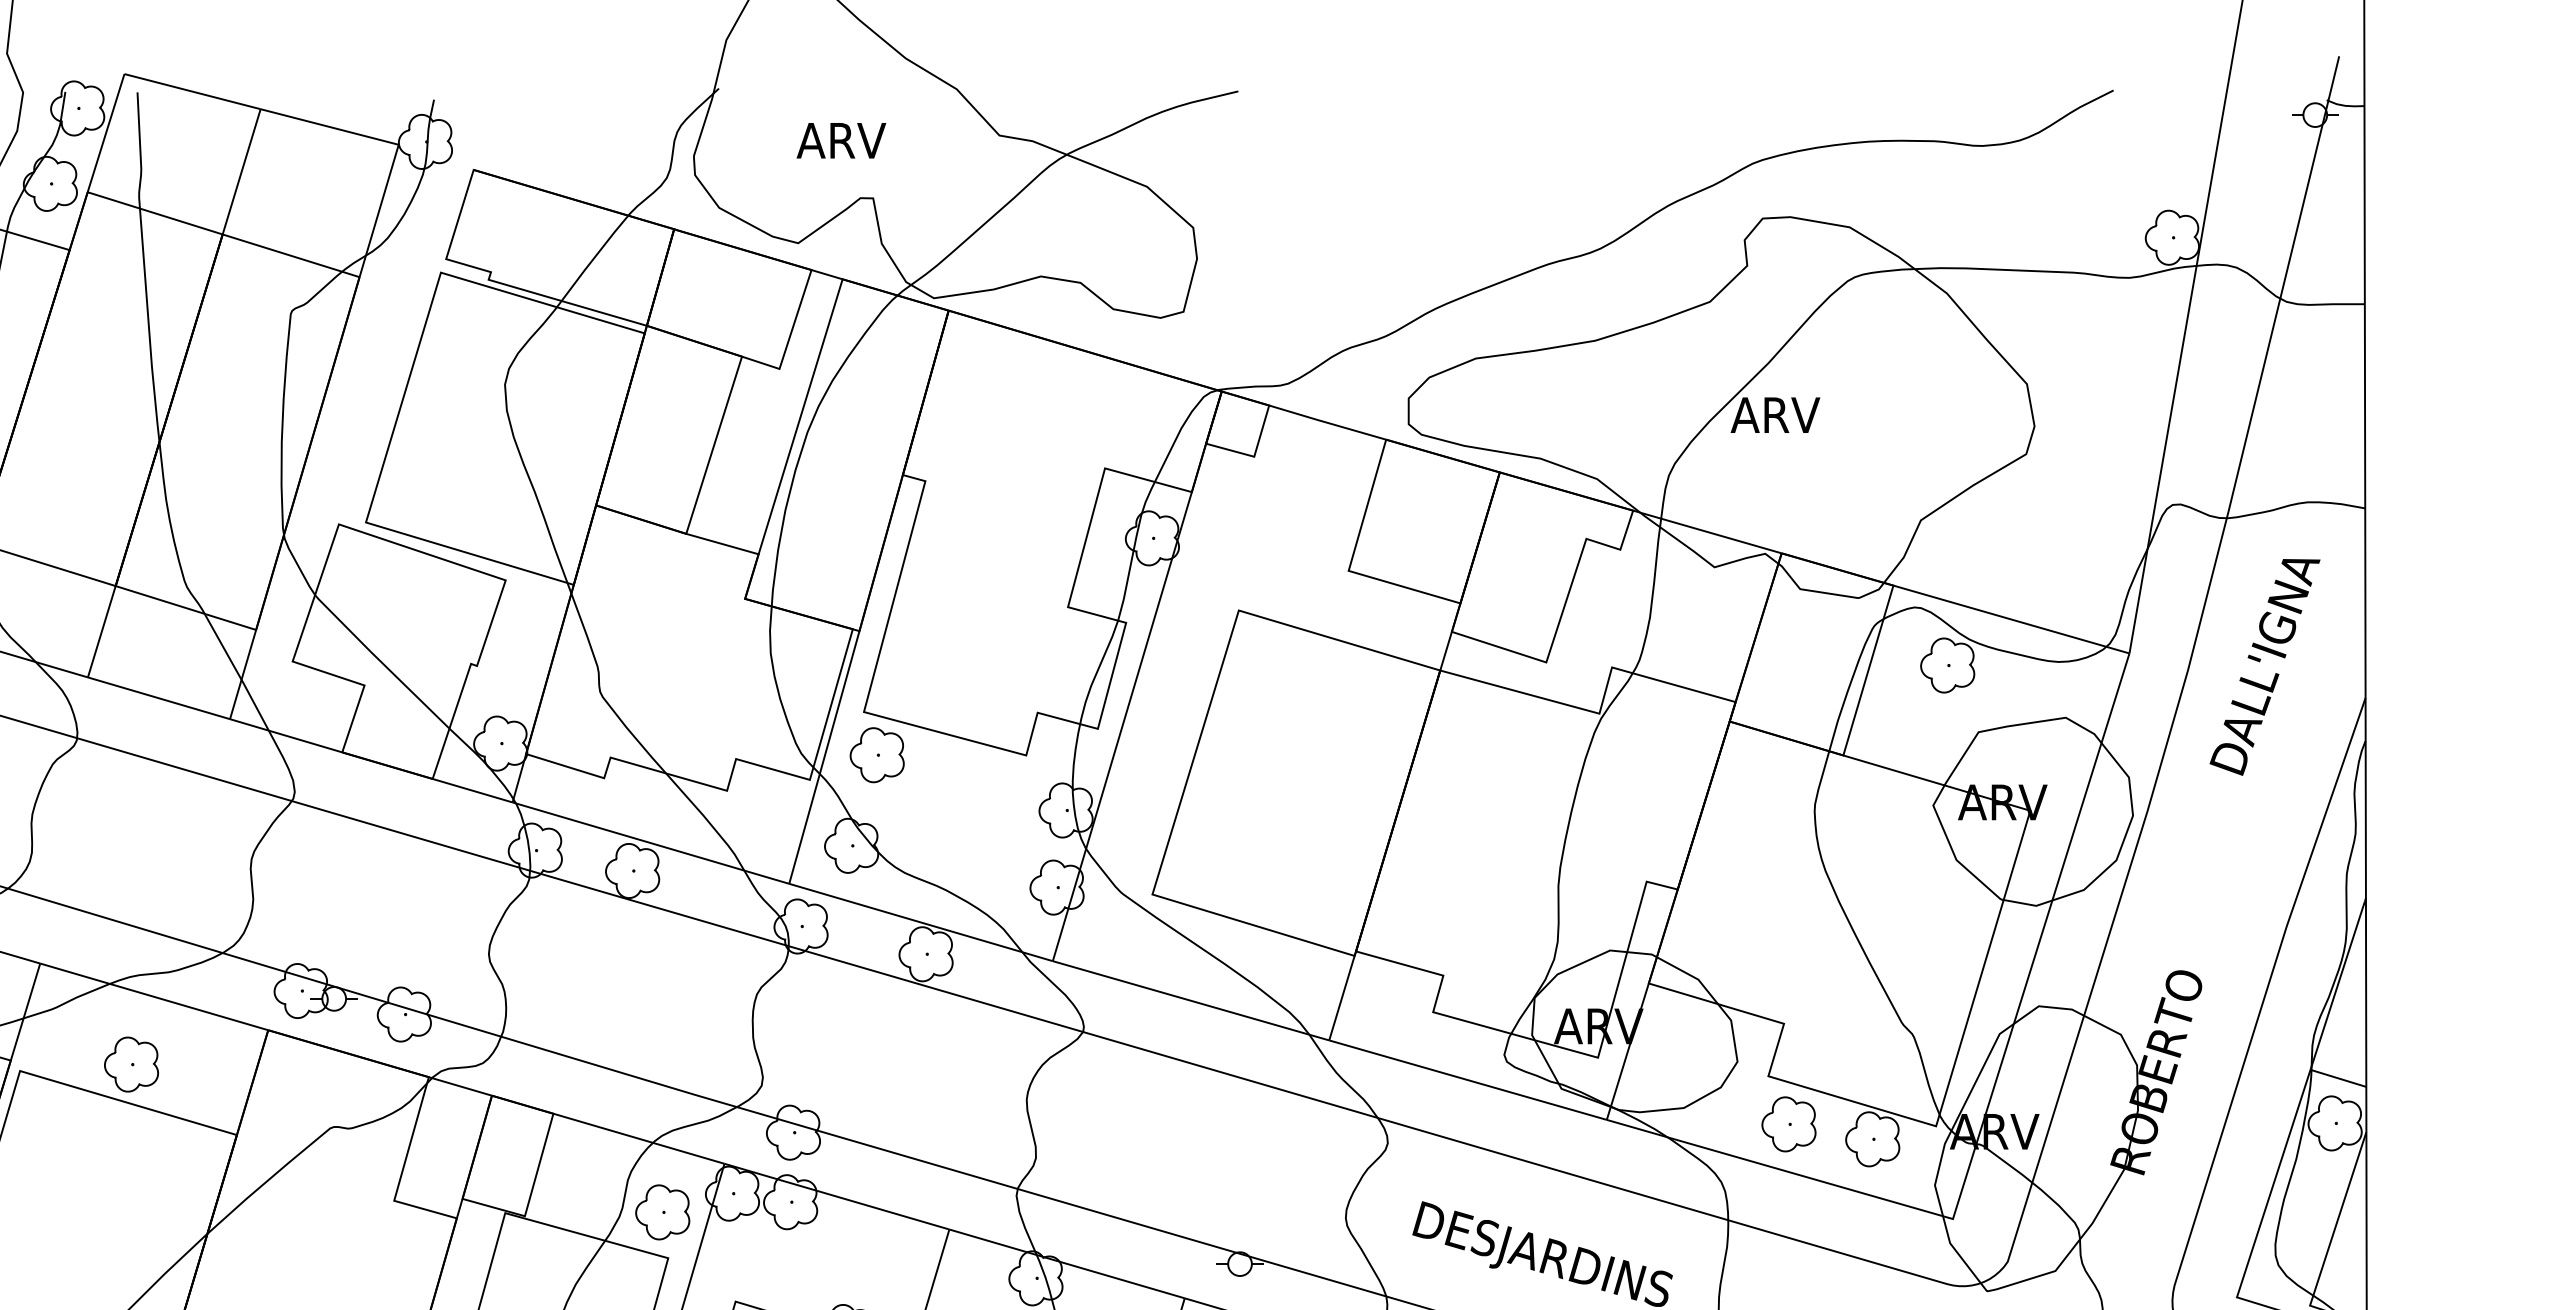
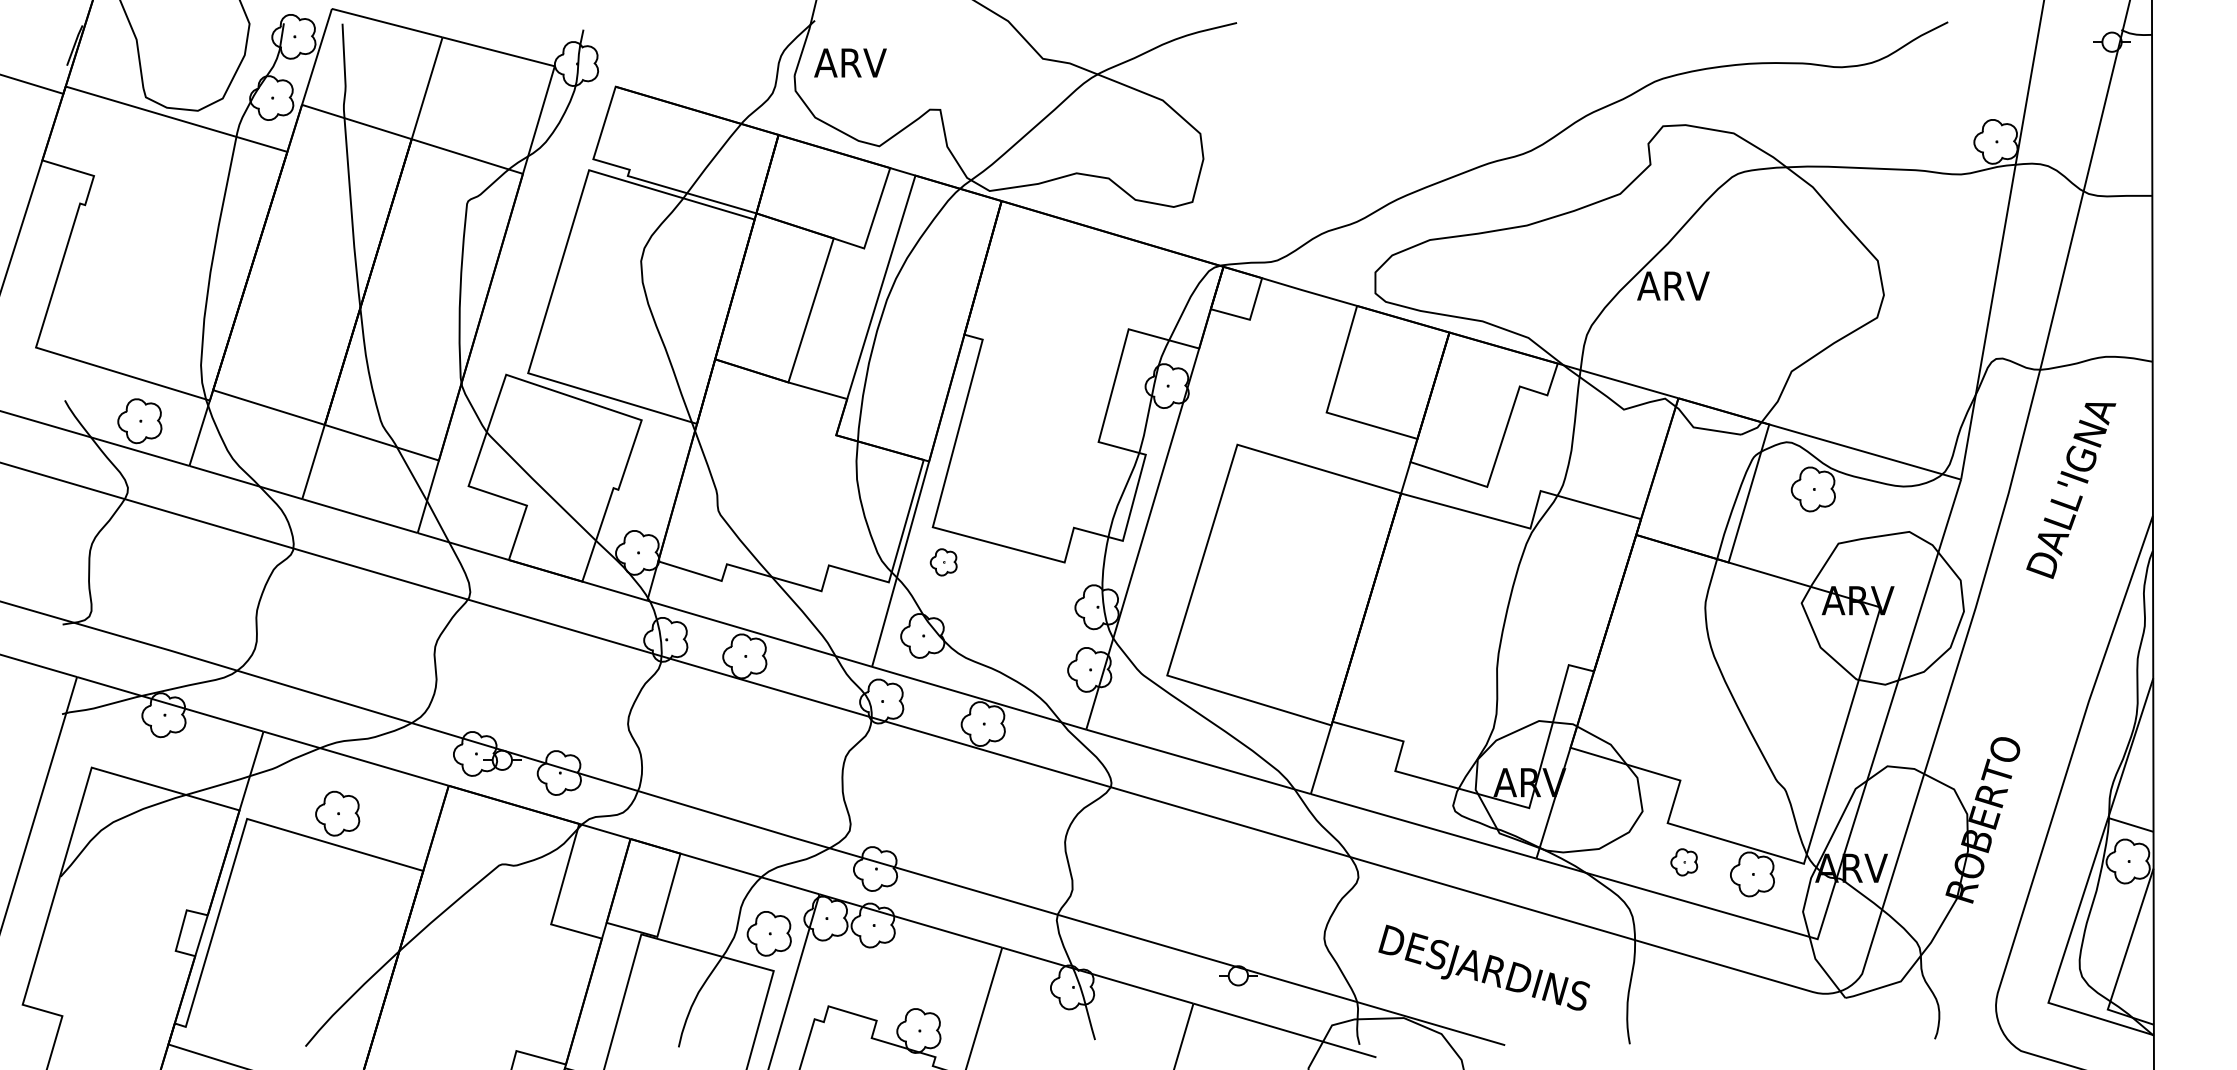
text: (841, 140) -> (850, 62), moved
part: (877, 755) -> (943, 562), size x0.6
part: (1787, 1124) -> (1683, 862), size x0.6

